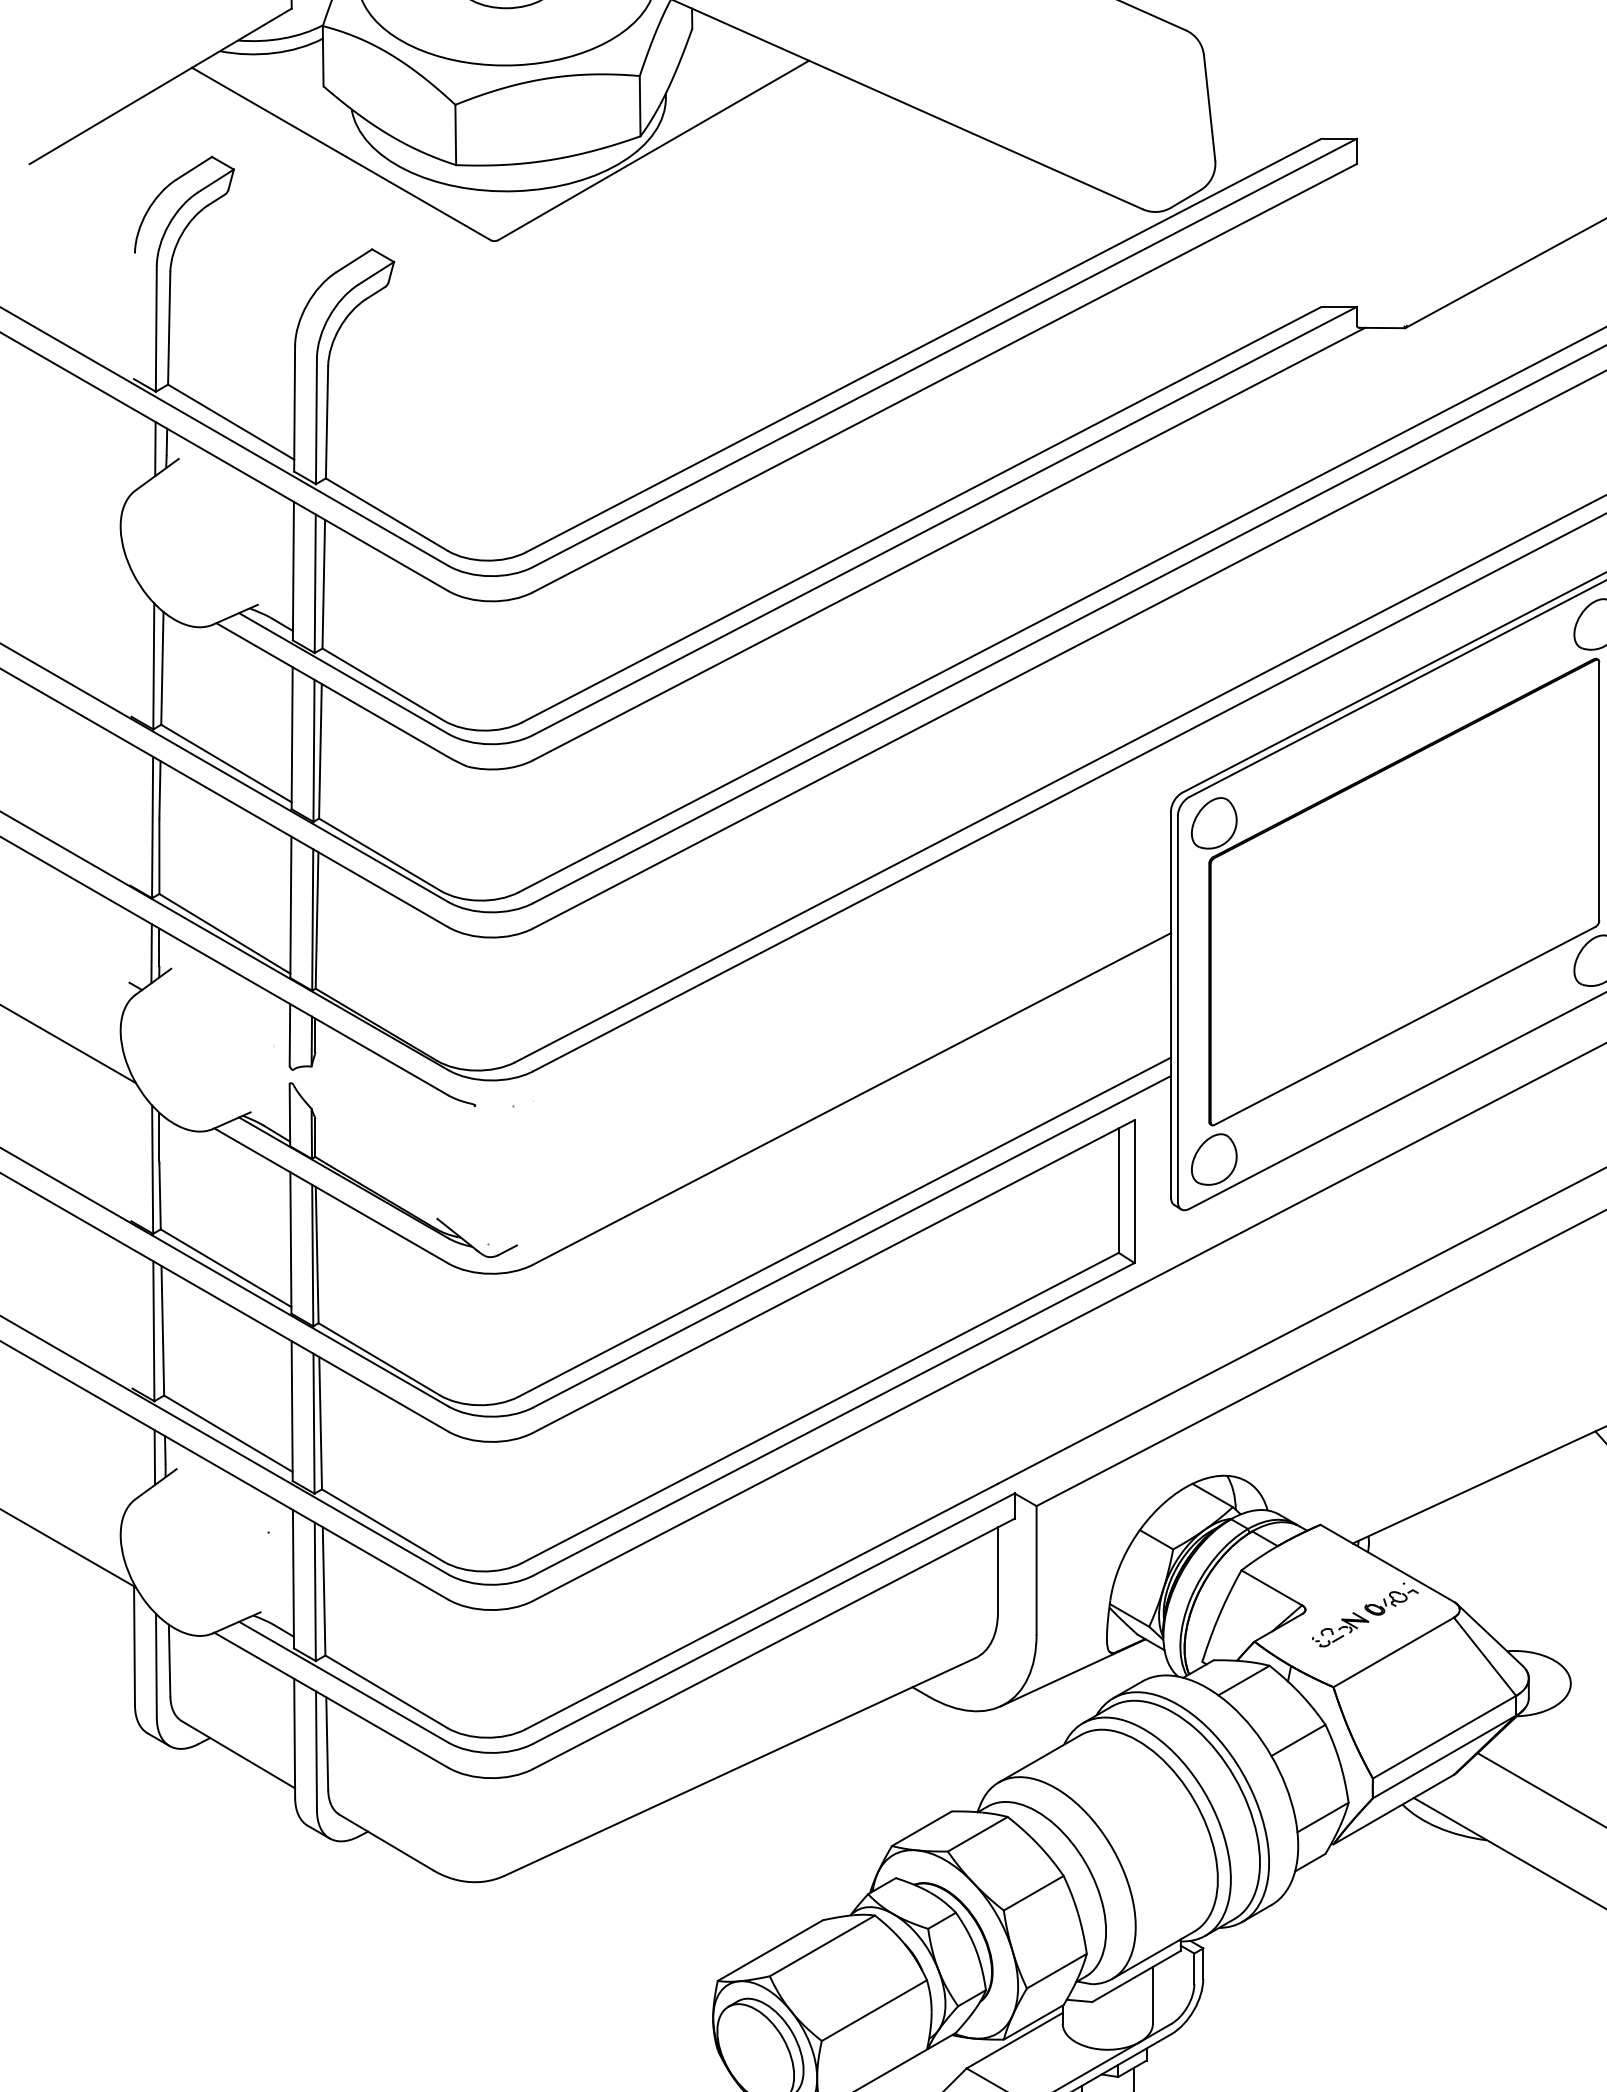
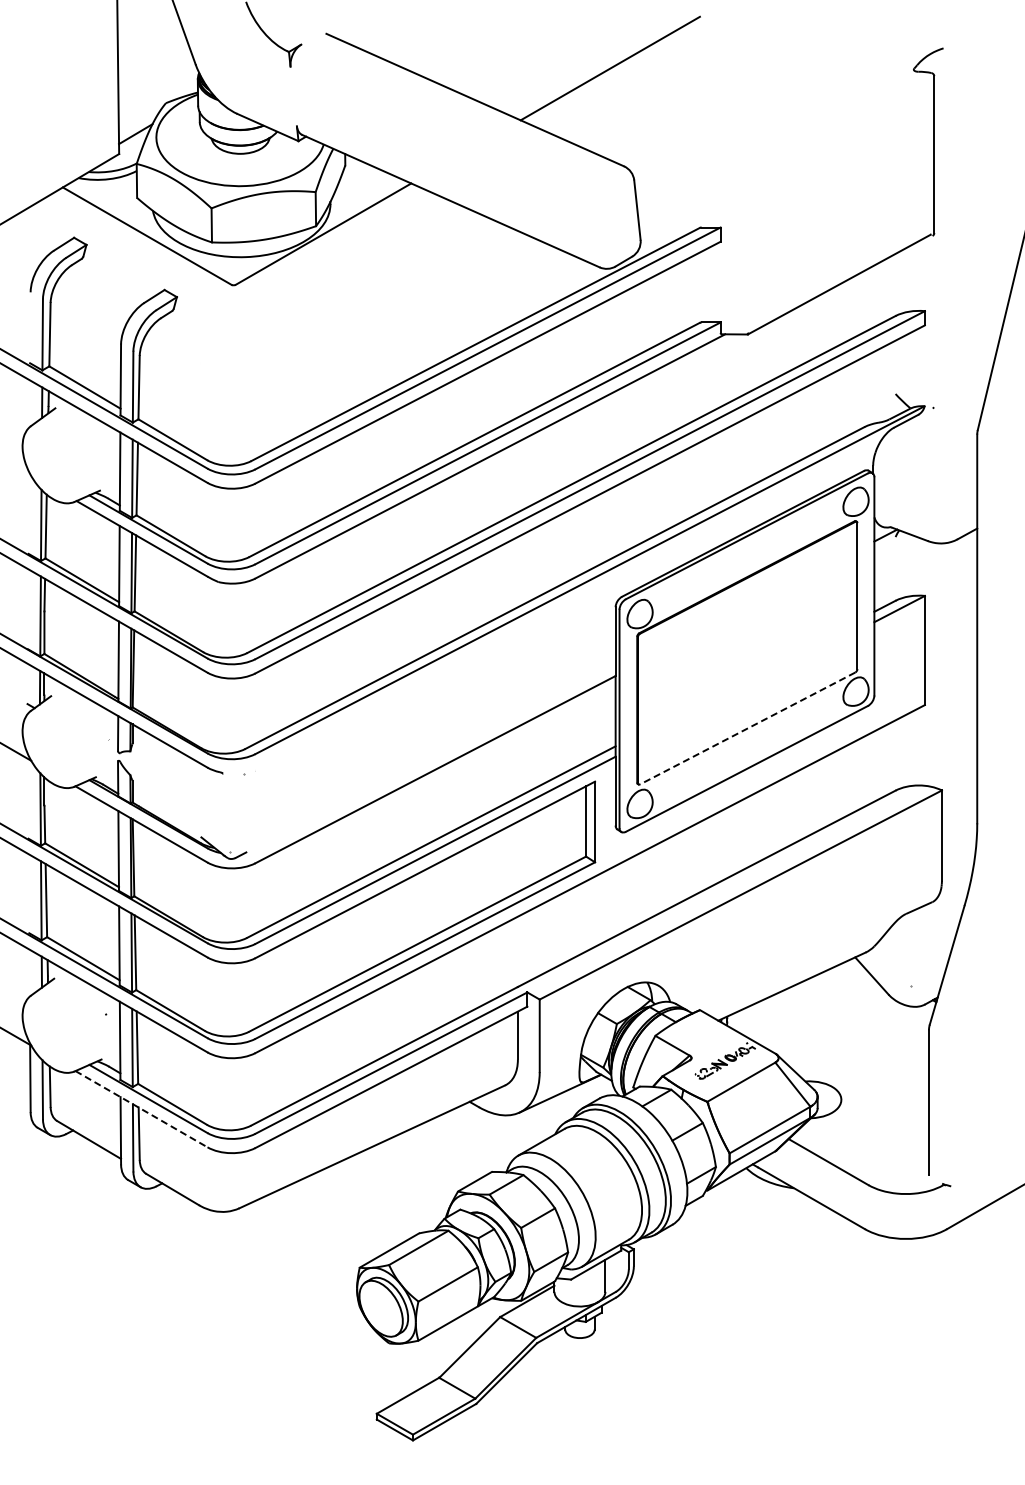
line: (1404, 1026) -> (747, 728), solid -> dashed
line: (331, 1700) -> (141, 1109), solid -> dashed

